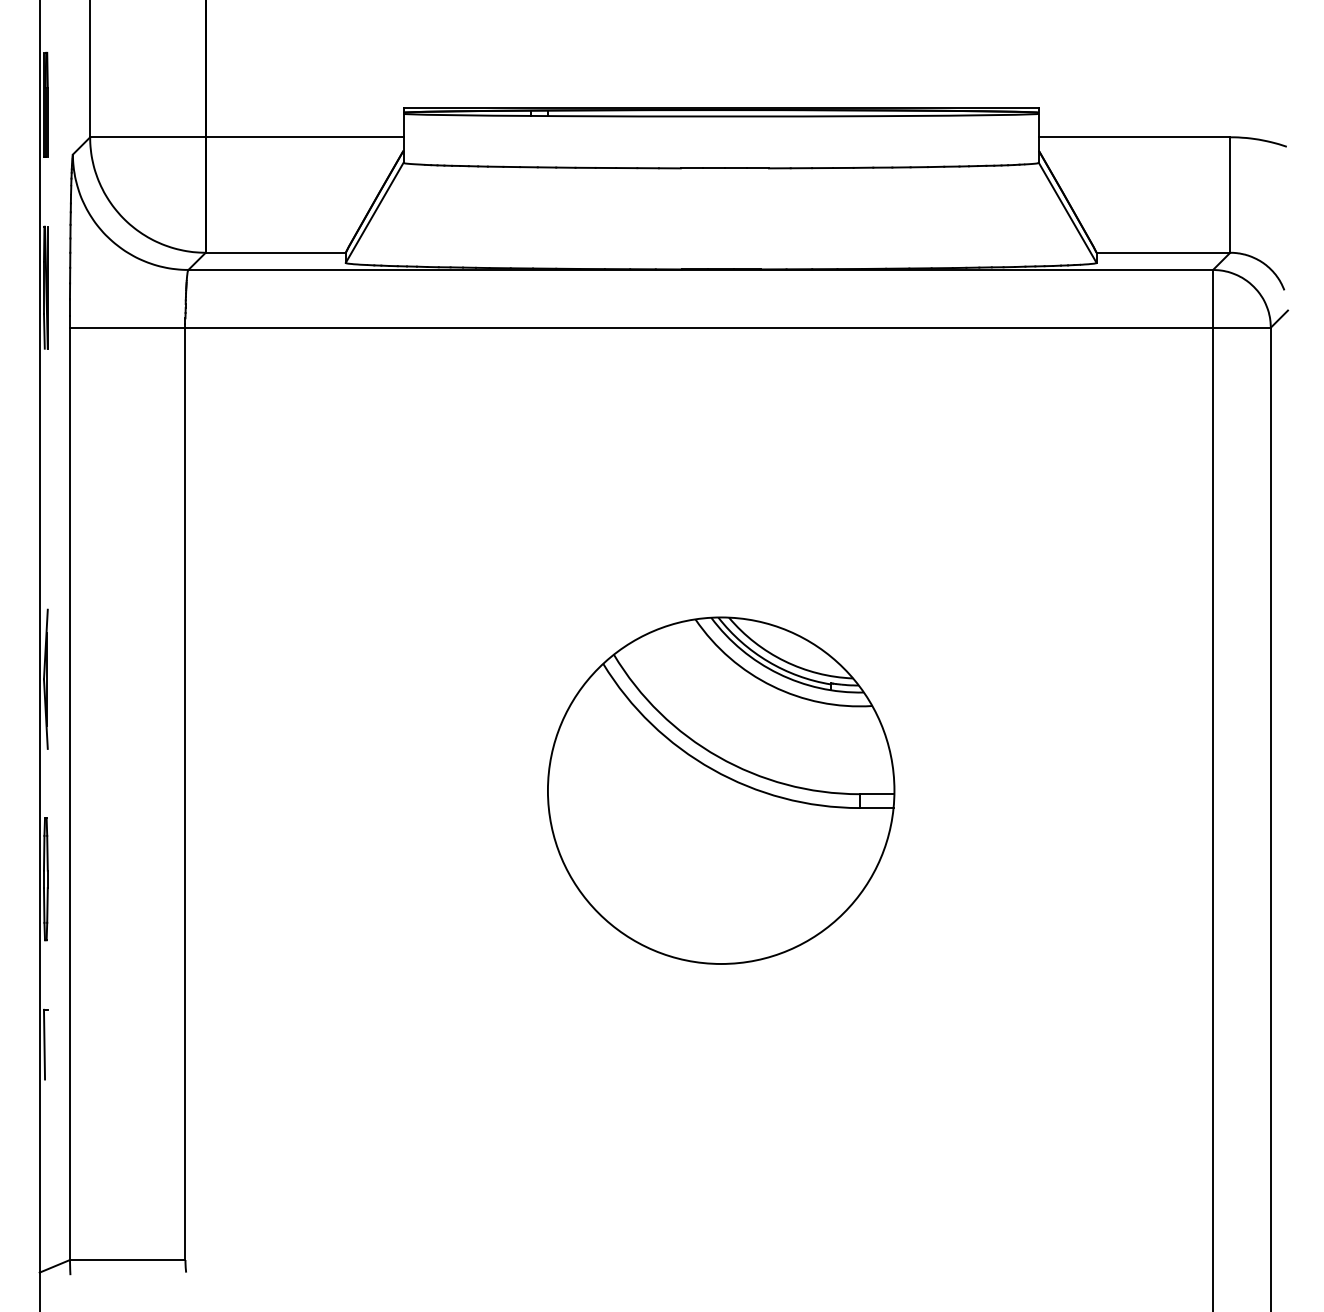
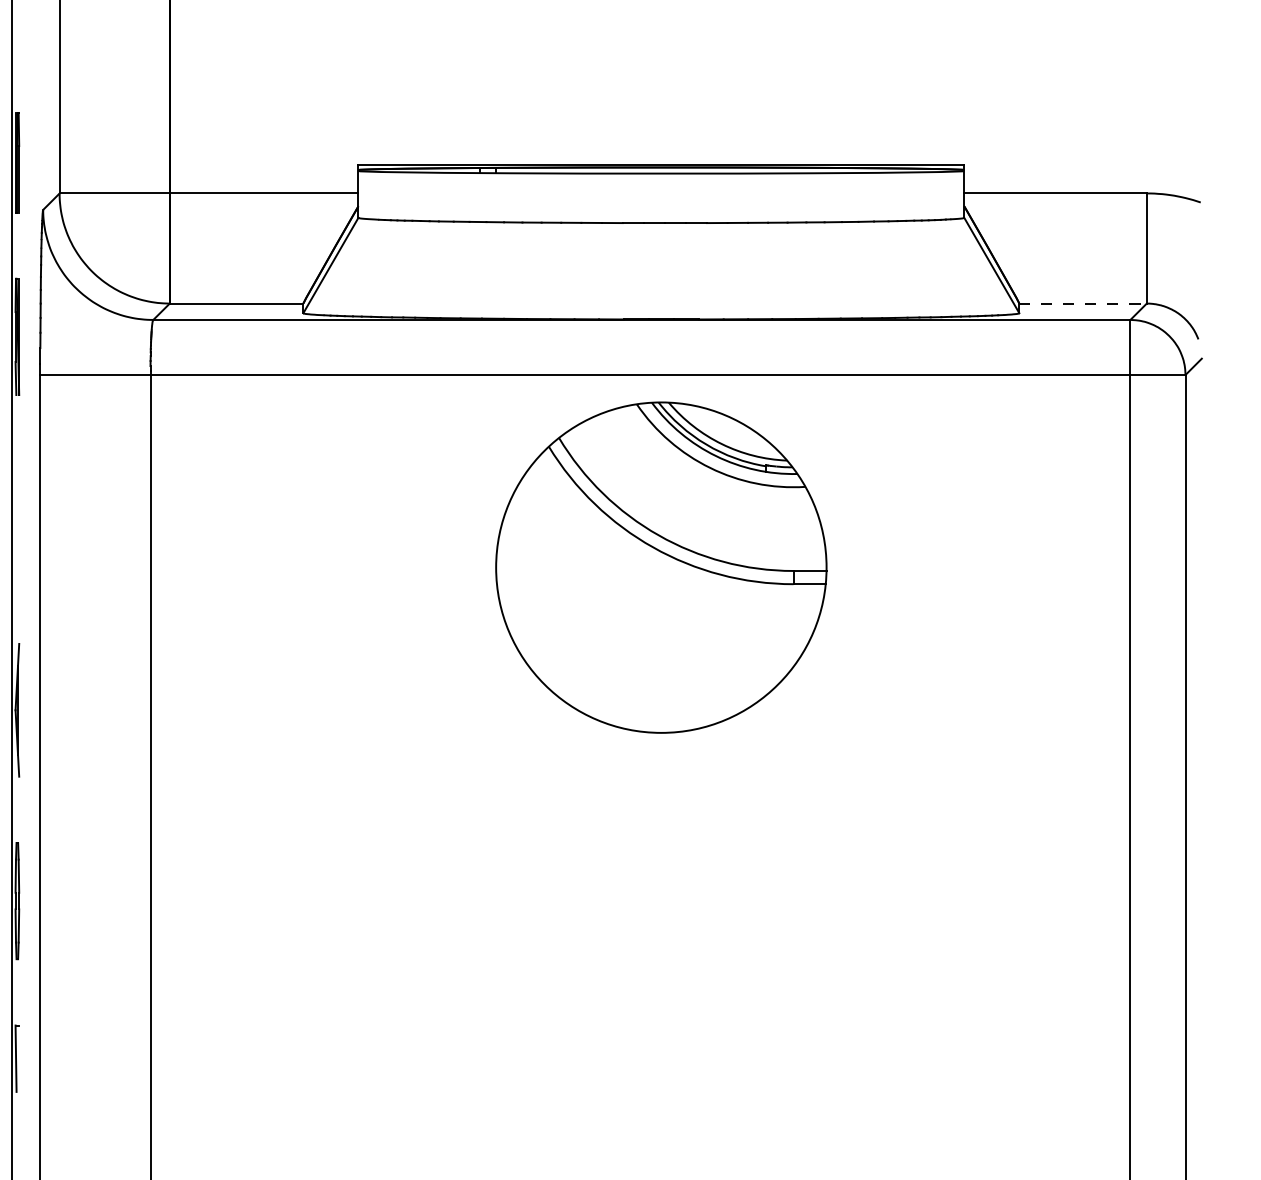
line: (1163, 252) -> (1083, 303), solid -> dashed
part: (721, 790) -> (661, 567), moved

